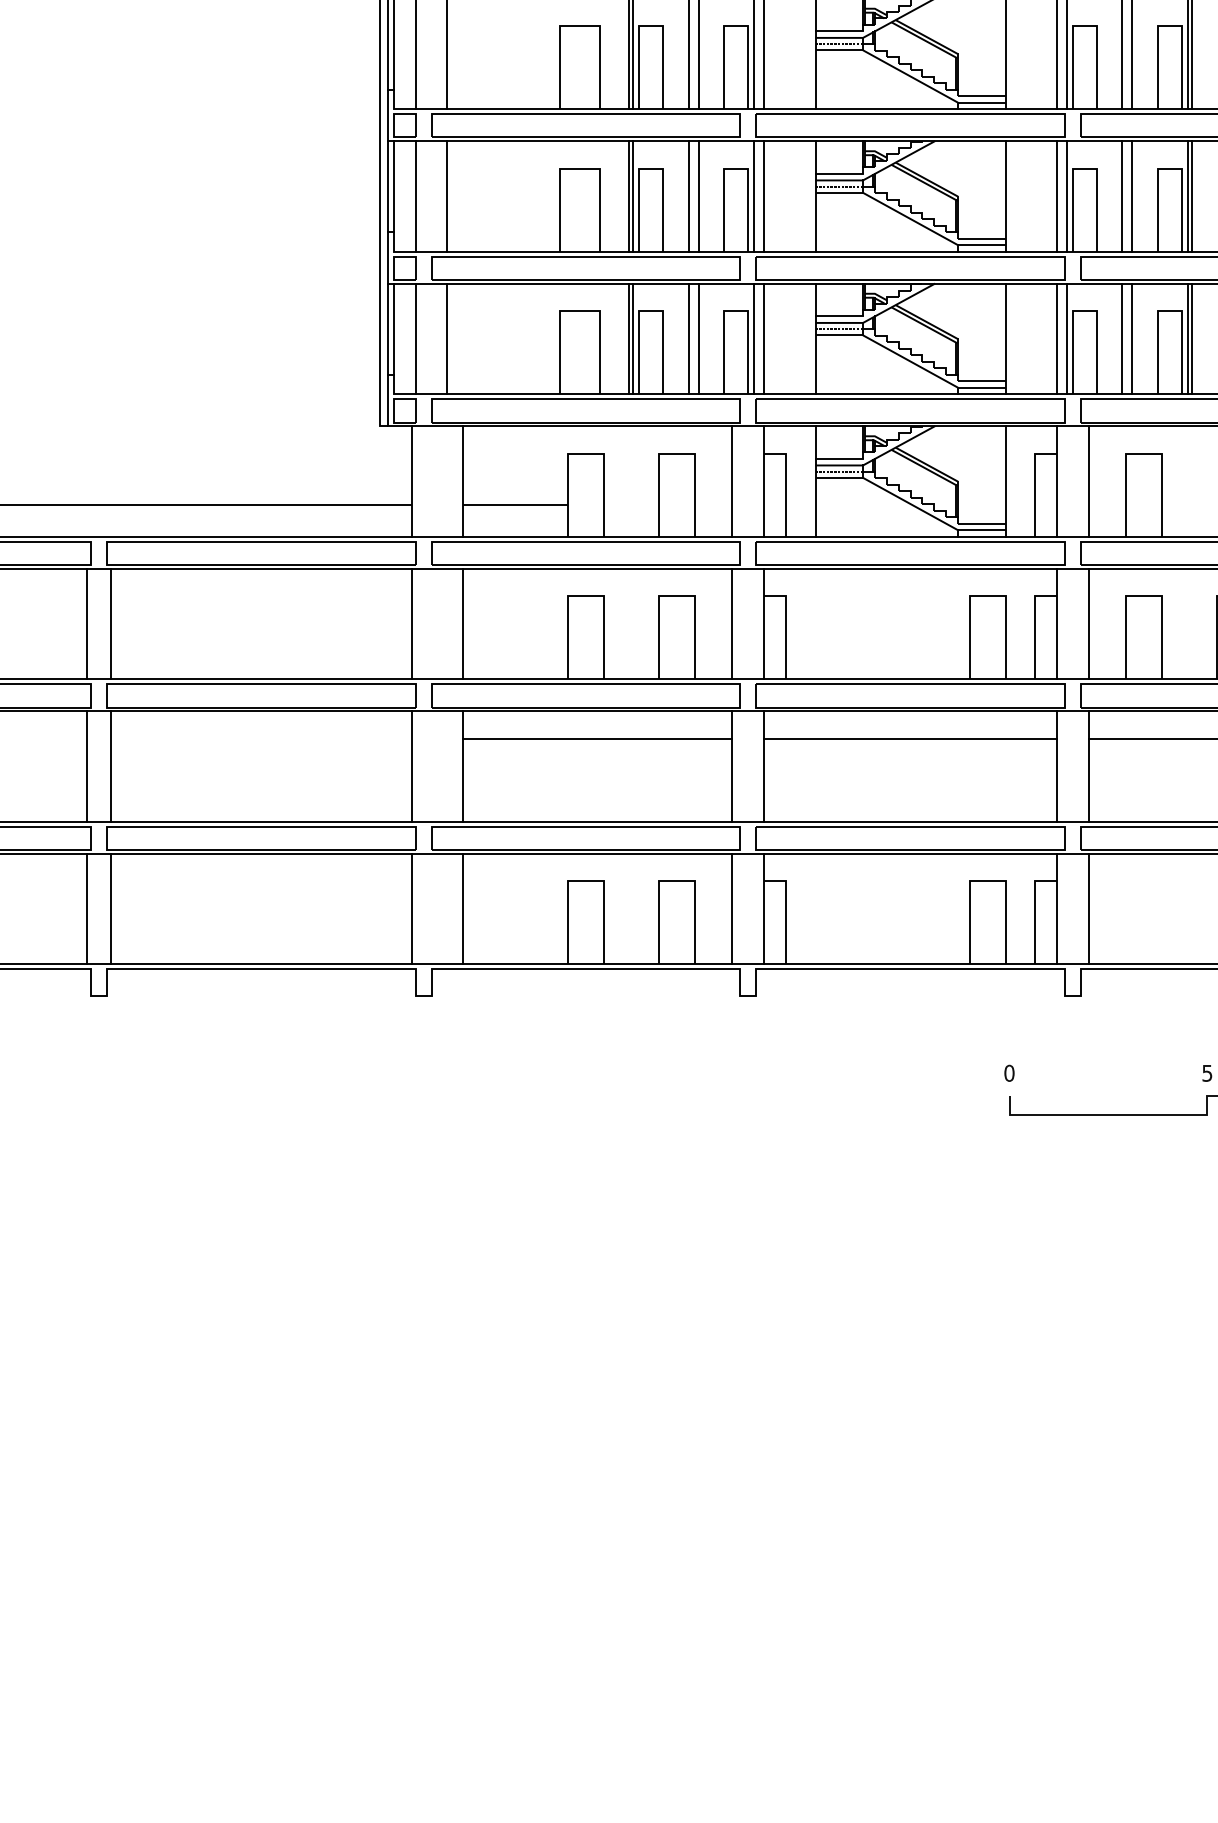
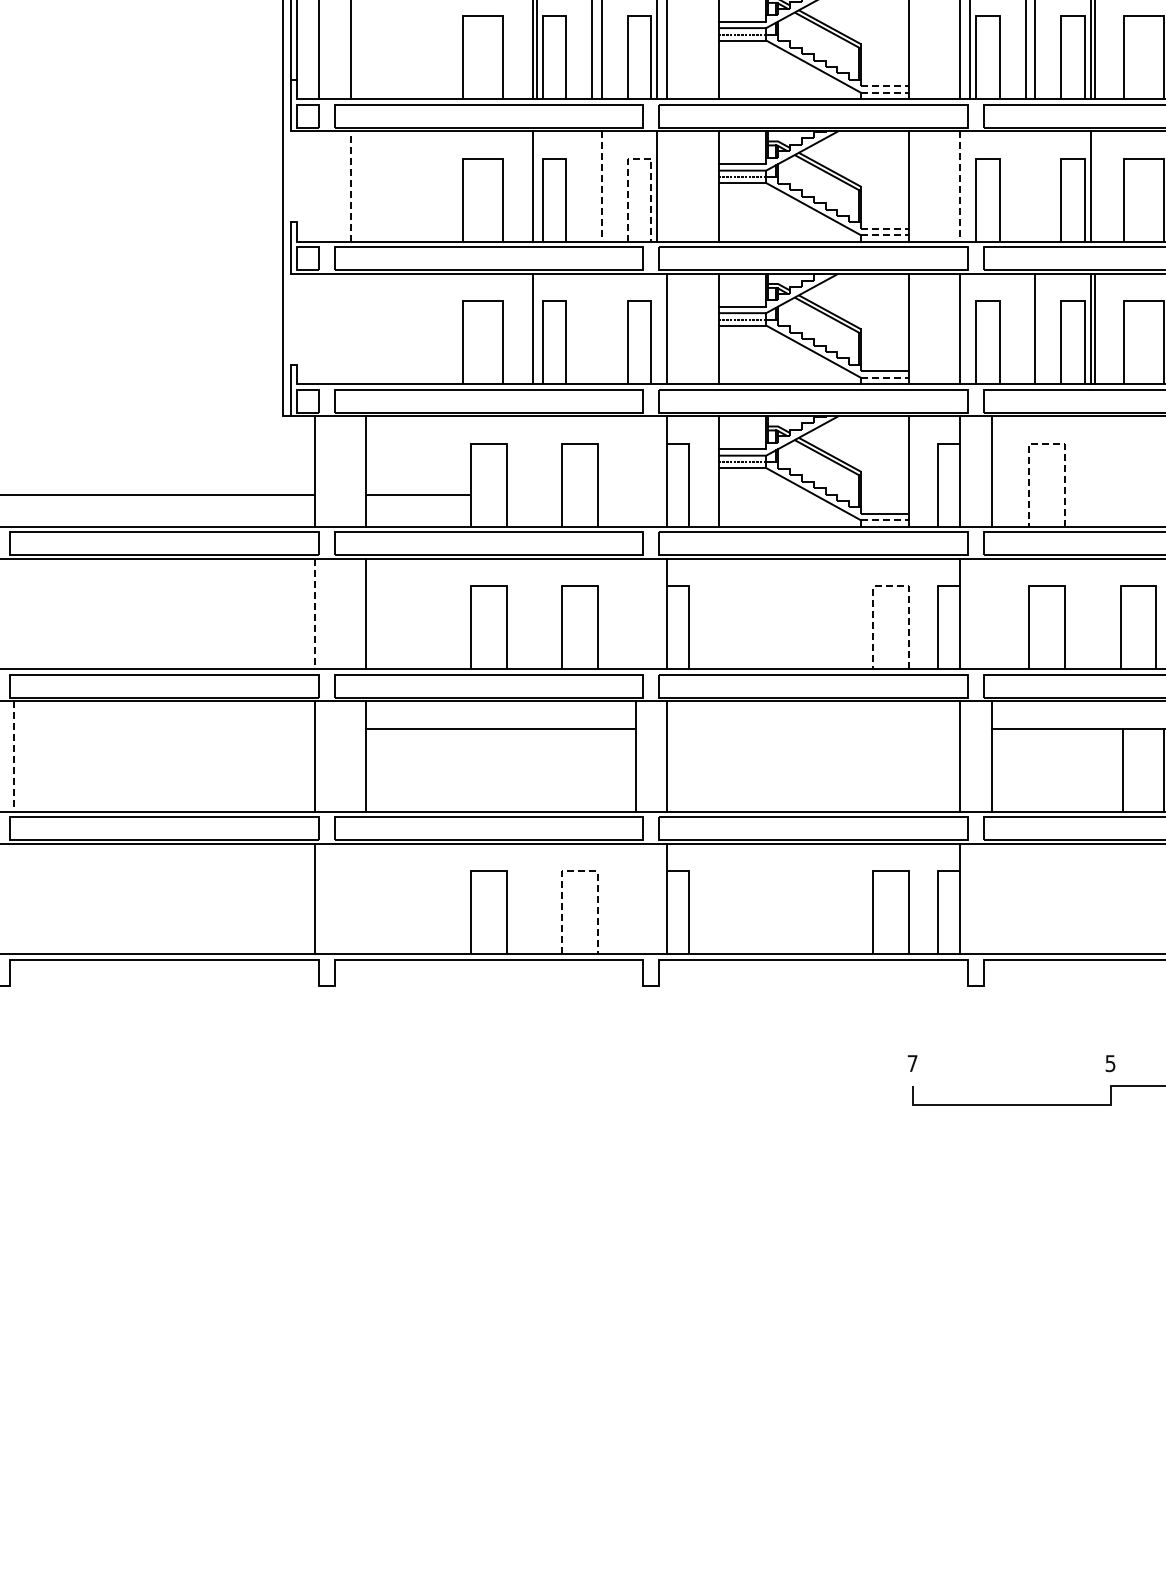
line: (981, 96) -> (884, 86), solid -> dashed
line: (981, 102) -> (884, 92), solid -> dashed
line: (736, 168) -> (639, 158), solid -> dashed
line: (387, 186) -> (290, 176), removed
line: (393, 186) -> (296, 176), removed
line: (447, 195) -> (350, 185), solid -> dashed
line: (415, 196) -> (318, 186), removed
line: (633, 196) -> (536, 186), removed
line: (688, 196) -> (591, 186), removed
line: (698, 196) -> (601, 186), solid -> dashed
line: (764, 196) -> (667, 186), removed
line: (1057, 196) -> (960, 186), solid -> dashed
line: (1066, 196) -> (969, 186), removed
line: (1122, 196) -> (1025, 186), removed
line: (1132, 196) -> (1035, 186), removed
line: (1191, 196) -> (1094, 186), removed
line: (981, 238) -> (884, 228), solid -> dashed
line: (981, 245) -> (884, 235), solid -> dashed
line: (387, 328) -> (290, 318), removed
line: (393, 328) -> (296, 318), removed
line: (415, 338) -> (318, 328), removed
line: (447, 338) -> (350, 328), removed
line: (633, 338) -> (536, 328), removed
line: (688, 338) -> (591, 328), removed
line: (698, 338) -> (601, 328), removed
line: (754, 338) -> (657, 328), removed
line: (1066, 338) -> (969, 328), removed
line: (1122, 338) -> (1025, 328), removed
line: (981, 387) -> (884, 377), solid -> dashed
line: (1144, 453) -> (1047, 443), solid -> dashed
line: (732, 481) -> (635, 471), removed
line: (981, 530) -> (884, 520), solid -> dashed
line: (987, 596) -> (890, 586), solid -> dashed
line: (110, 623) -> (13, 613), removed
line: (732, 623) -> (635, 613), removed
line: (1088, 623) -> (991, 613), removed
line: (411, 624) -> (314, 614), solid -> dashed
line: (910, 738) -> (813, 728), removed
line: (110, 766) -> (13, 756), solid -> dashed
line: (676, 881) -> (579, 871), solid -> dashed
line: (110, 908) -> (13, 898), removed
line: (463, 908) -> (366, 898), removed
line: (732, 908) -> (635, 898), removed
line: (1088, 908) -> (991, 898), removed
text: (1009, 1072) -> (912, 1062), 0 -> 7

